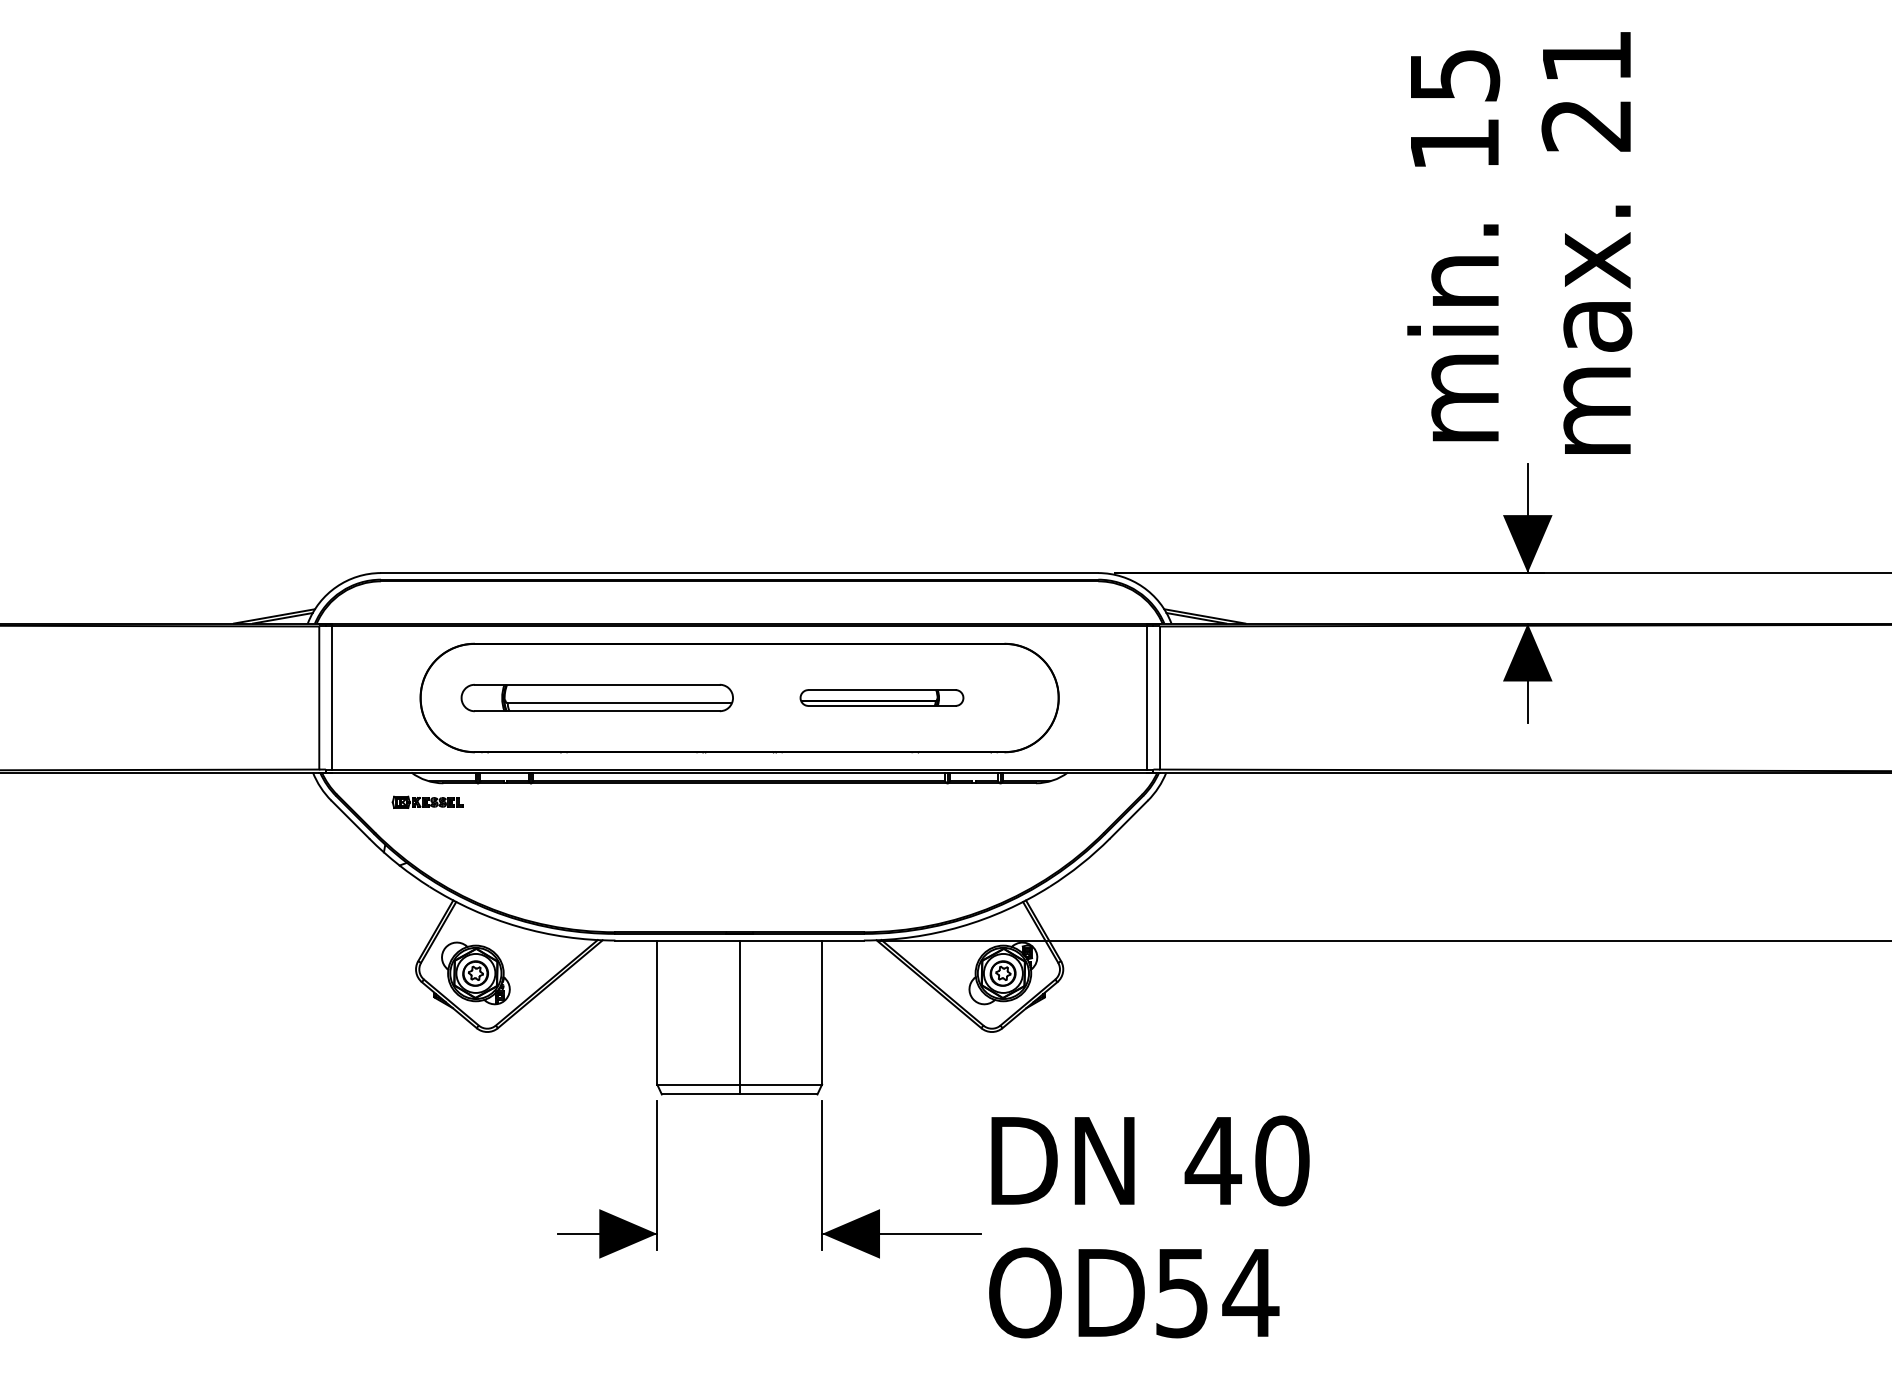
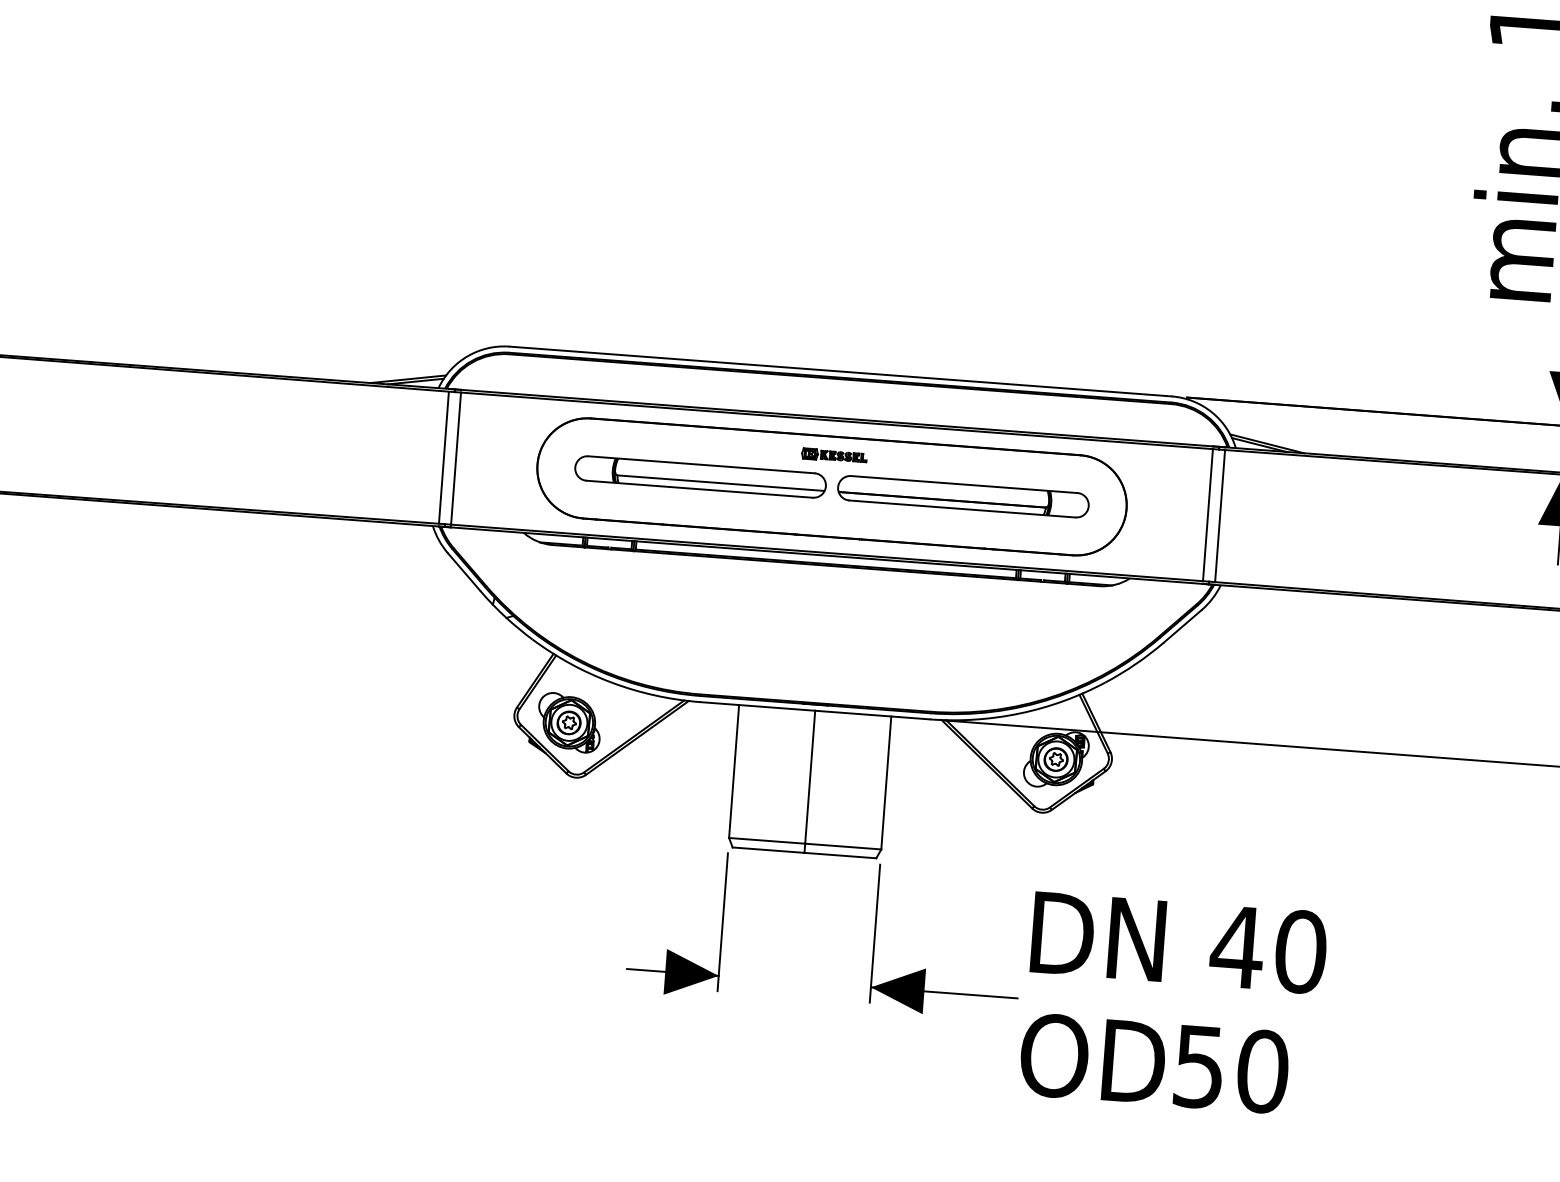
part: (881, 697) -> (963, 496), size x1.67
part: (427, 801) -> (834, 455), moved
text: (1250, 1292) -> (1262, 1071), 54 -> 50

